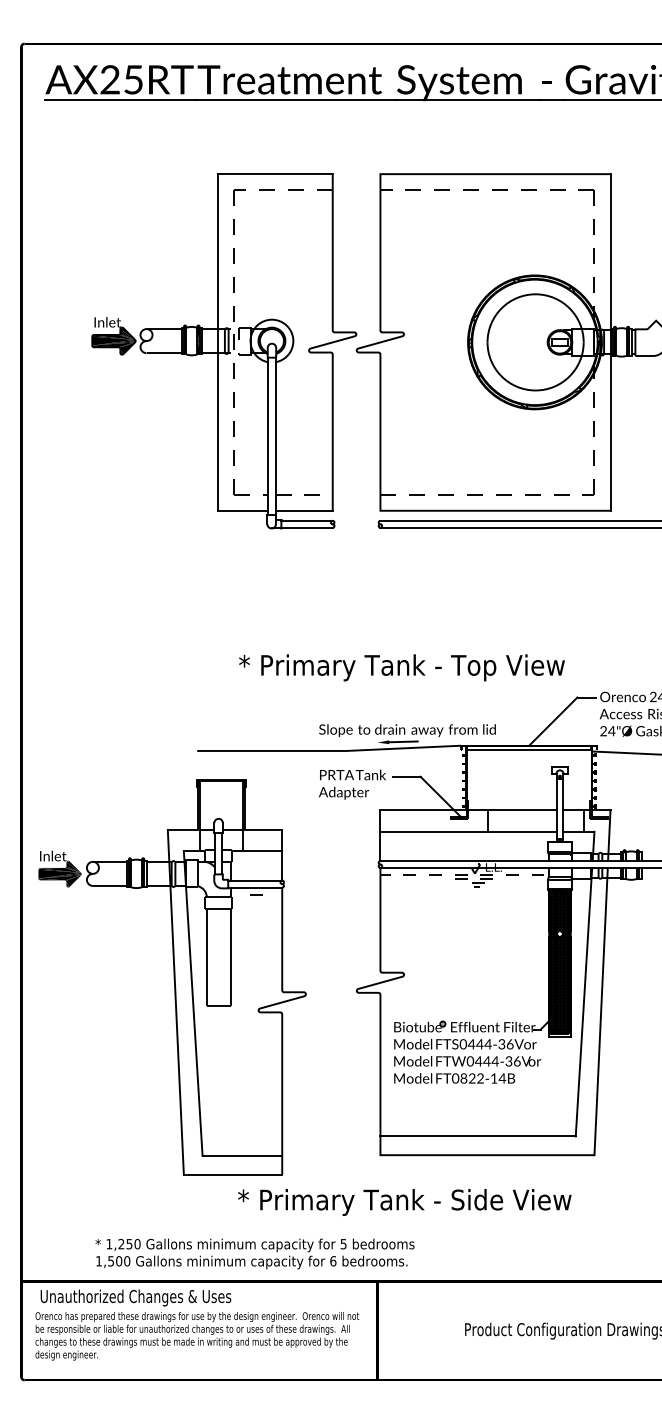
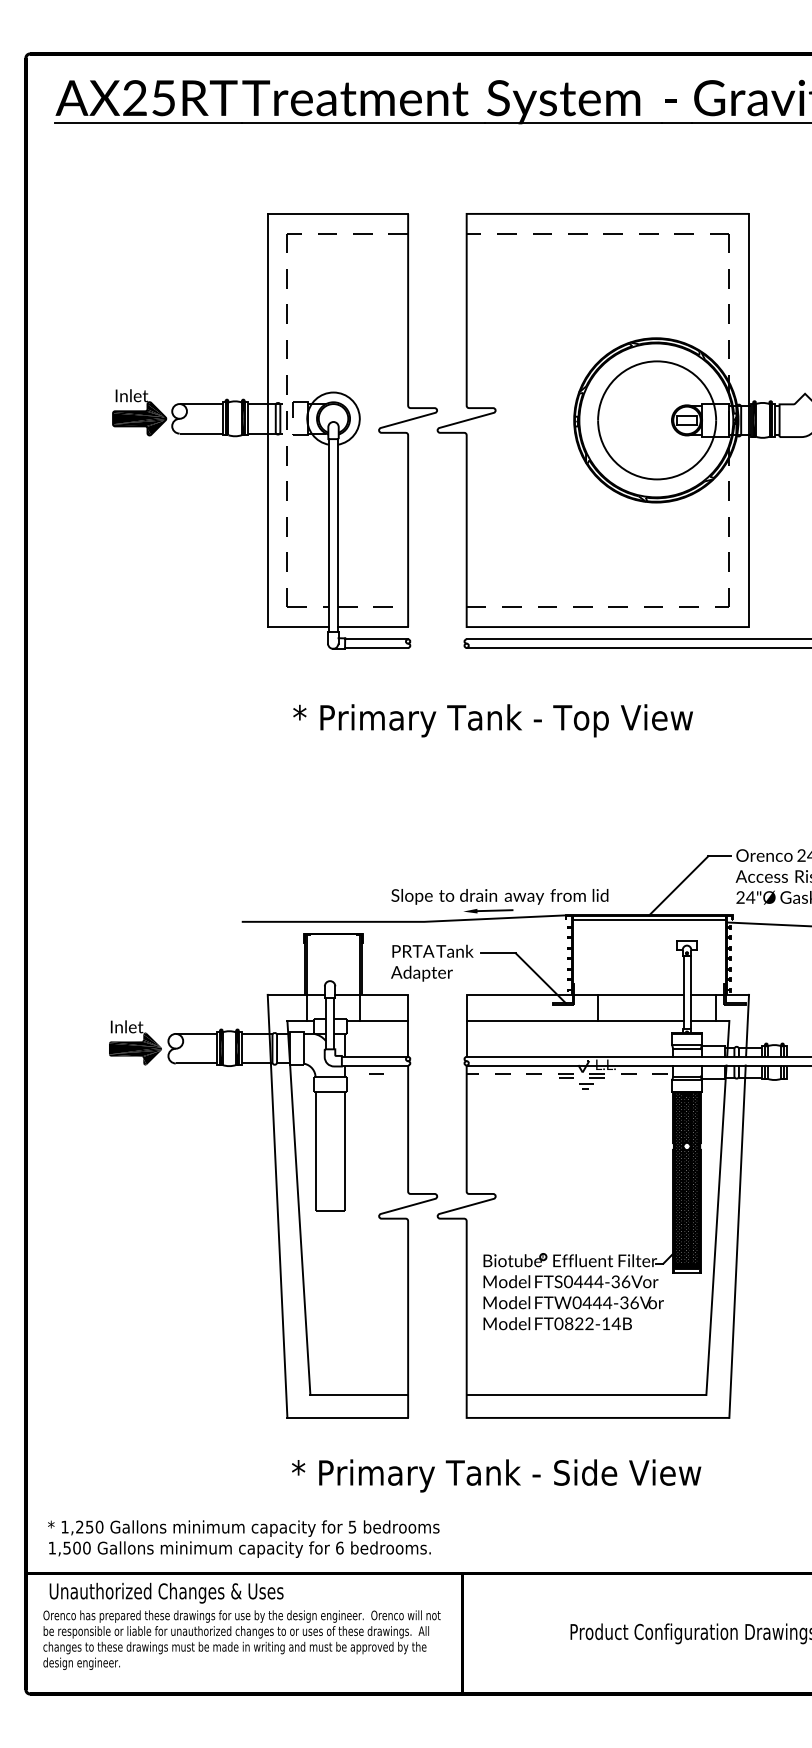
text: (401, 667) -> (492, 720), moved
part: (172, 977) -> (273, 1175), moved
text: (254, 1253) -> (243, 1538), moved

